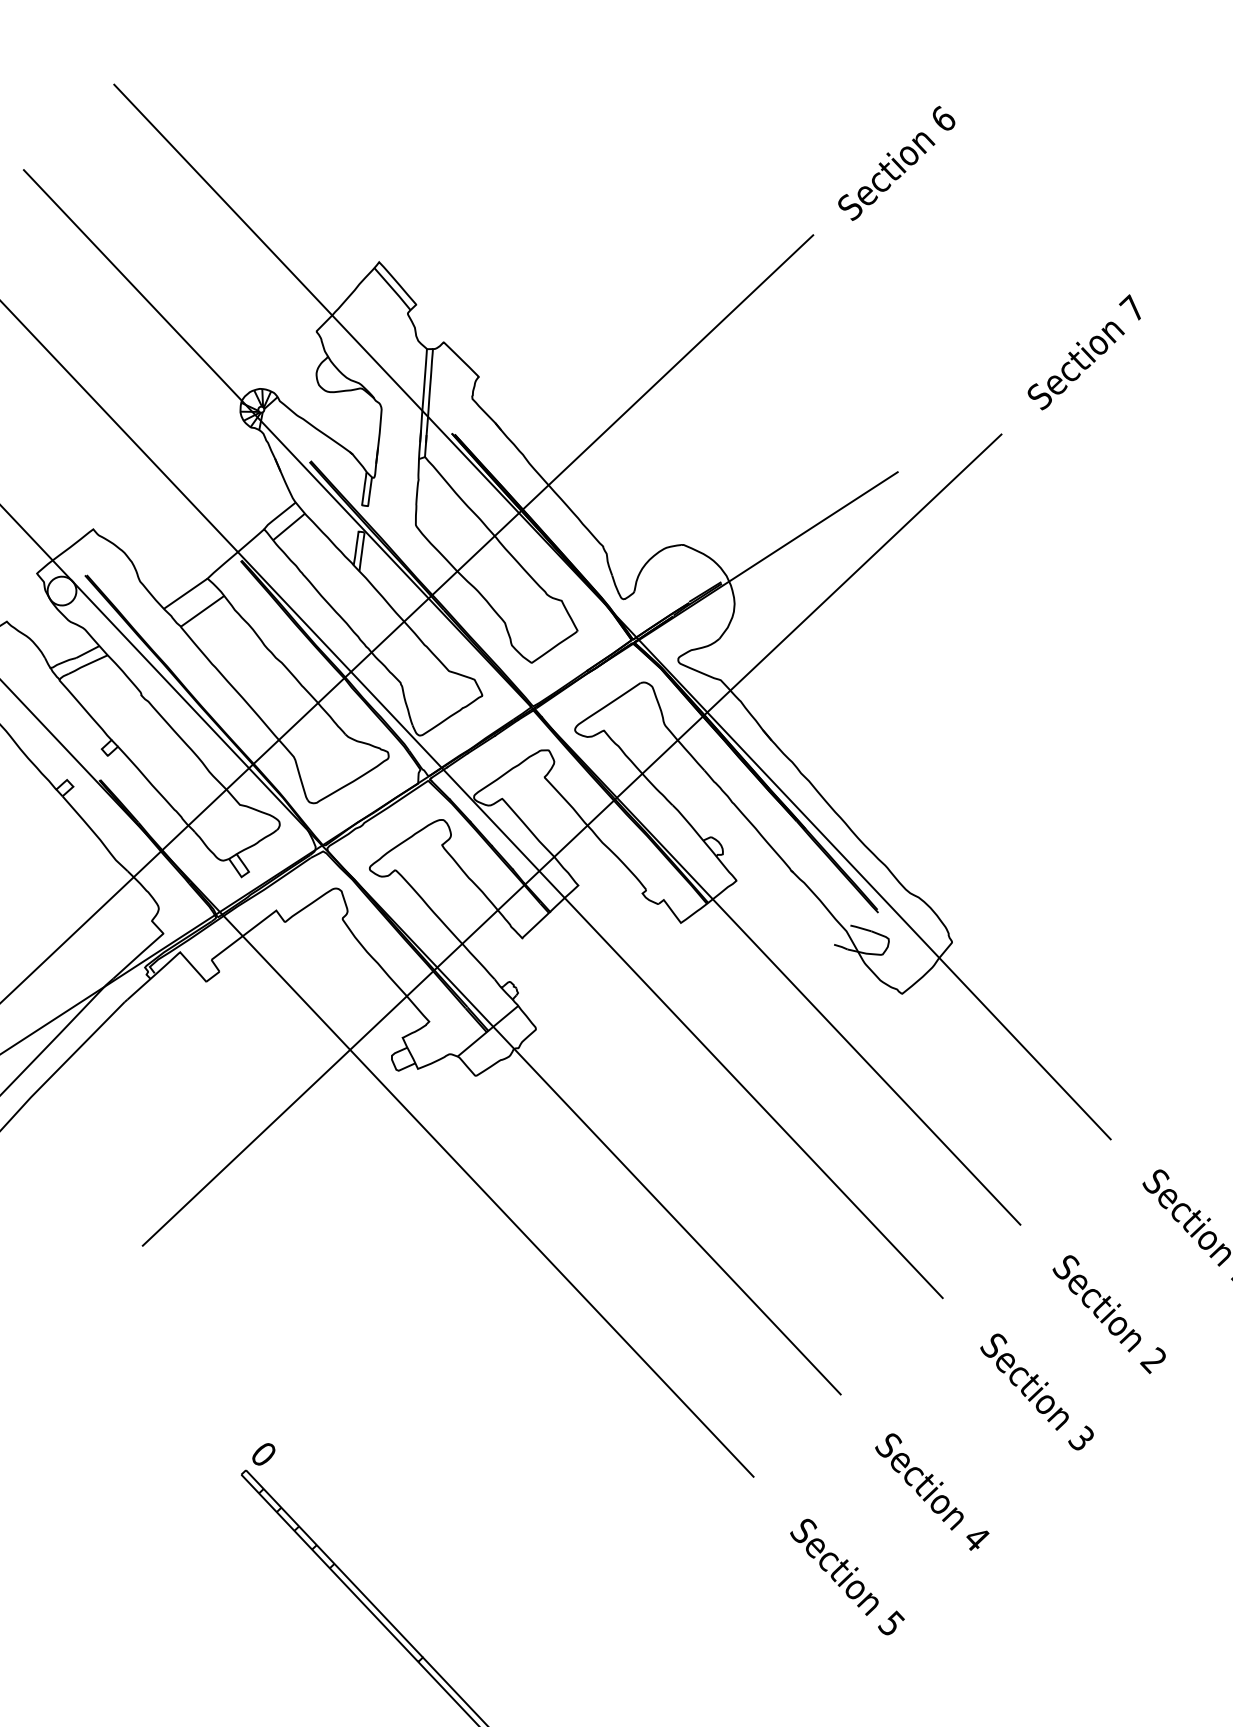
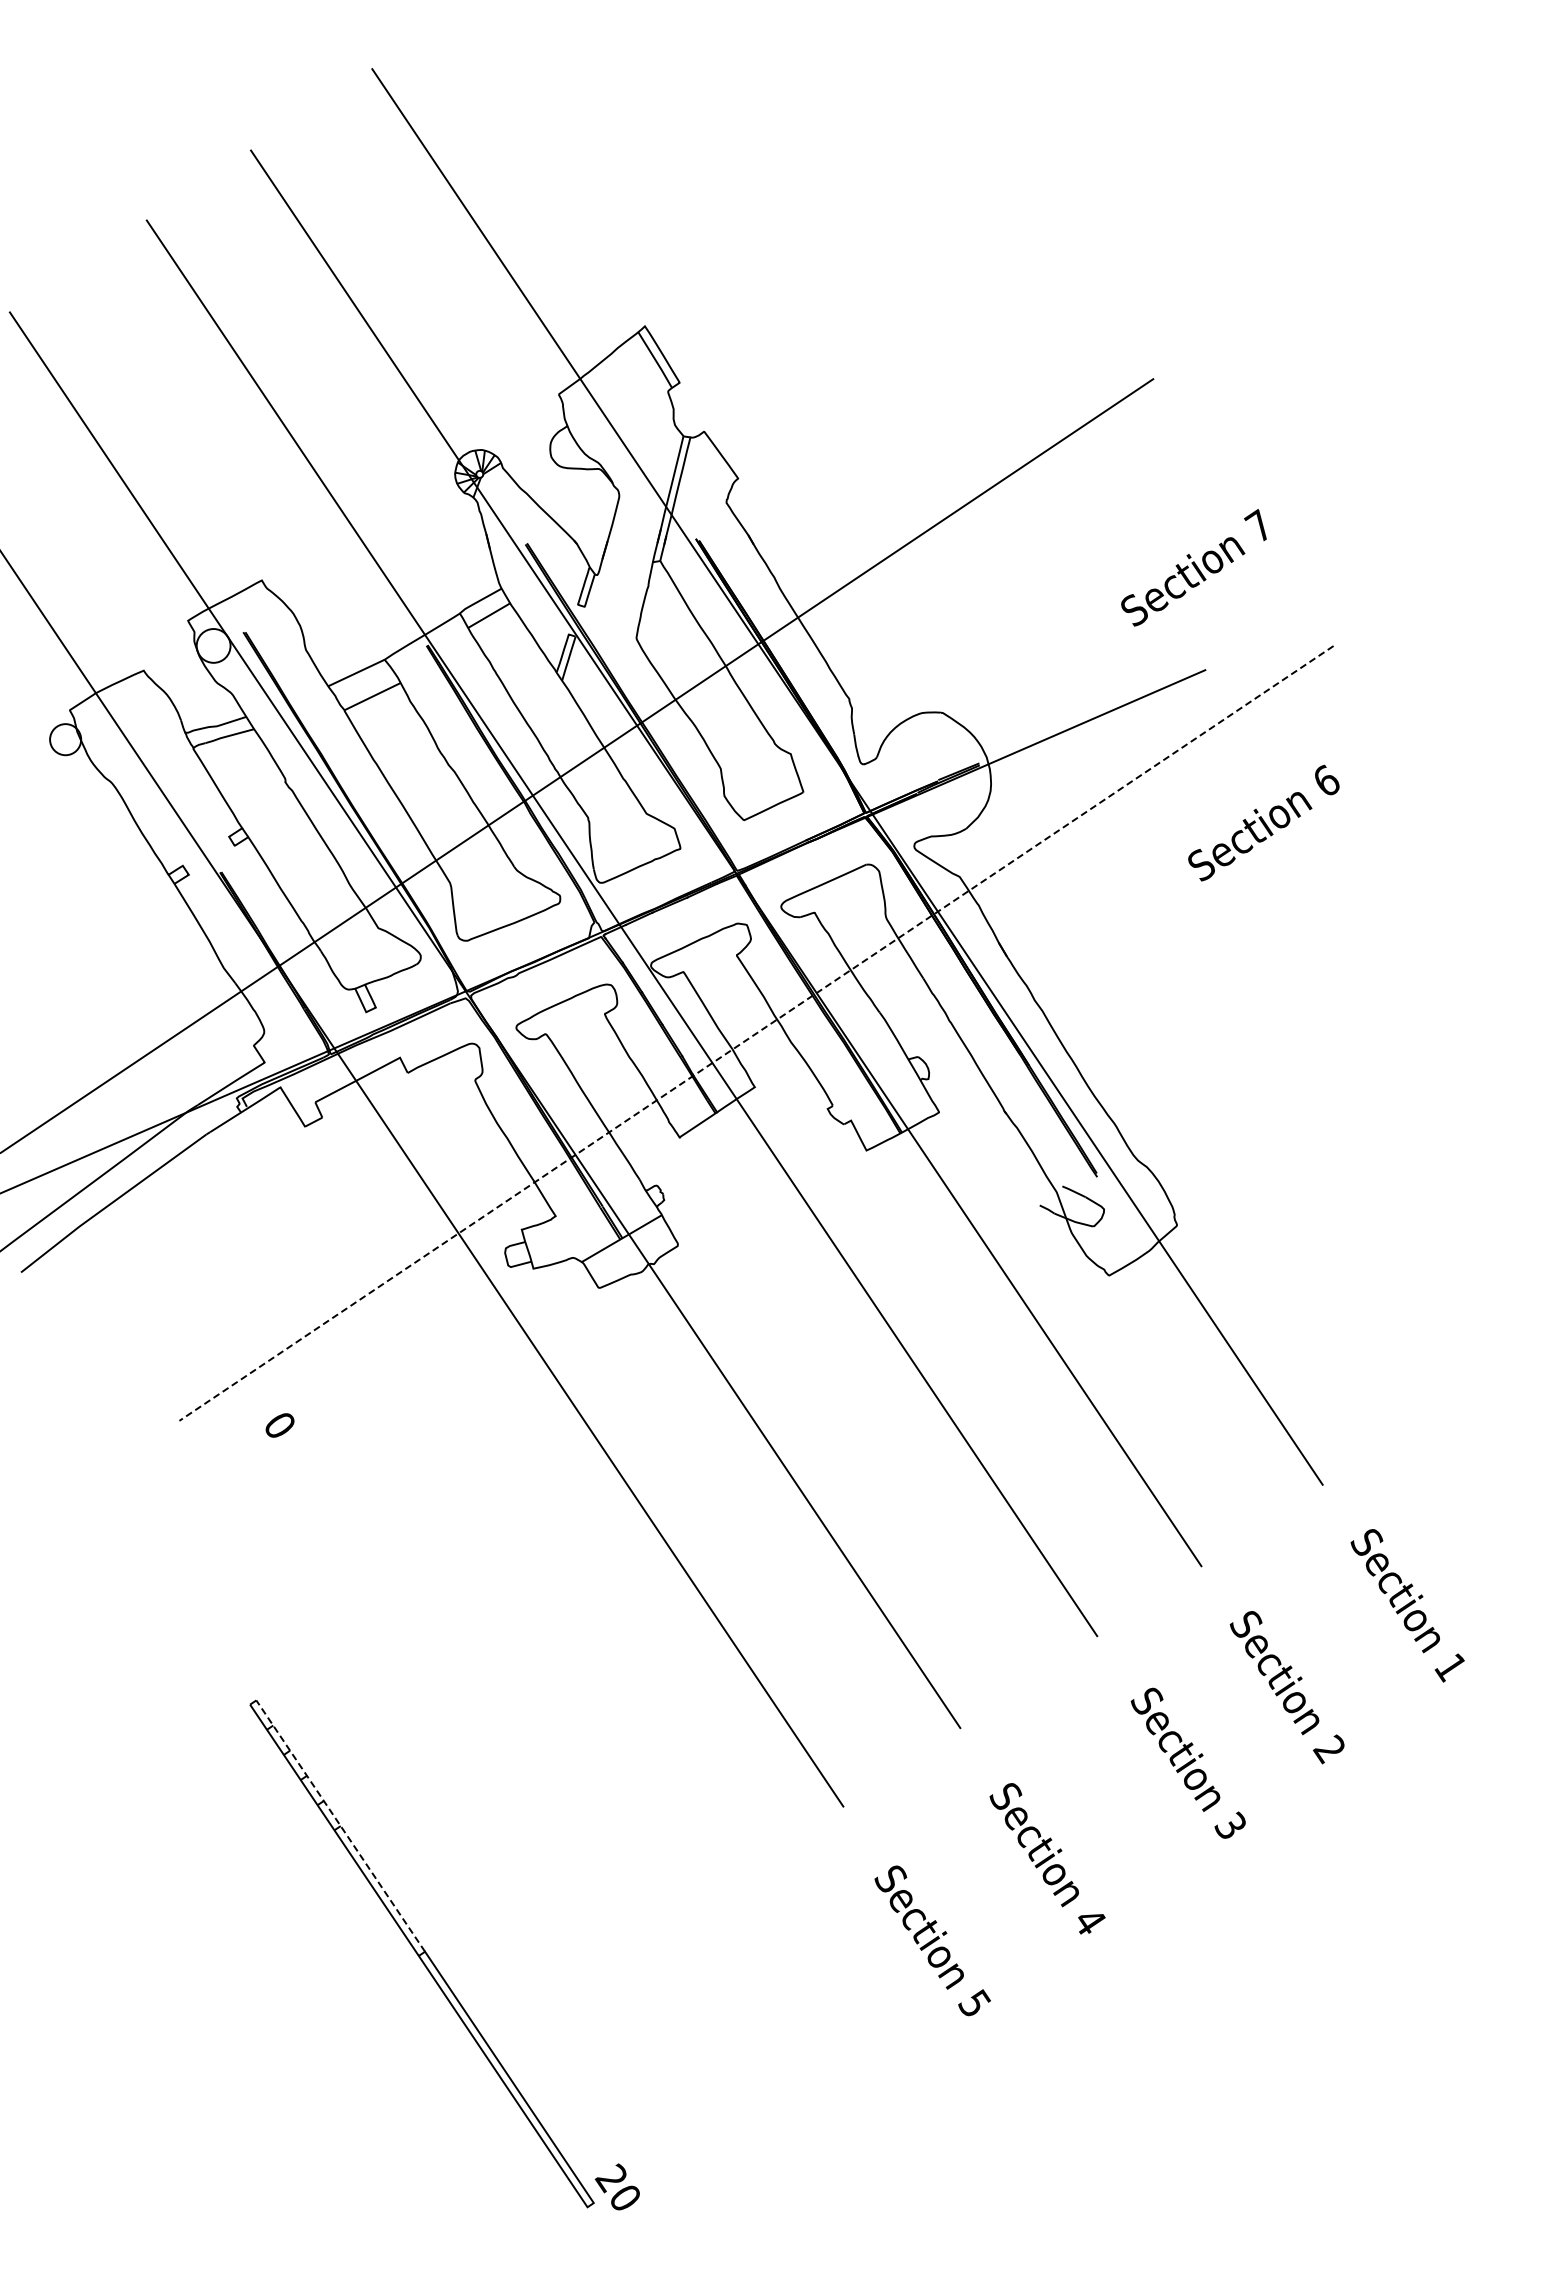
text: (896, 162) -> (1263, 822), moved
text: (1083, 352) -> (1193, 567), moved
line: (572, 840) -> (756, 1033), solid -> dashed
text: (263, 1454) -> (279, 1425), moved
line: (334, 1563) -> (340, 1825), solid -> dashed

